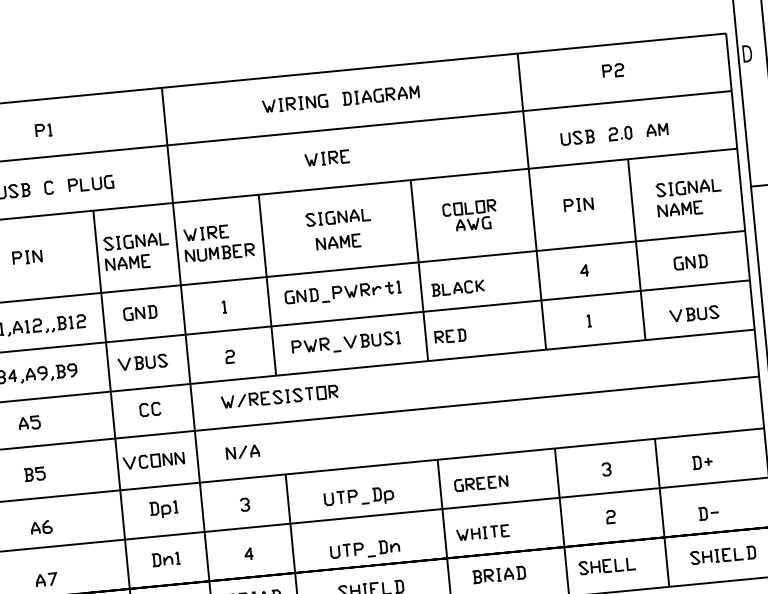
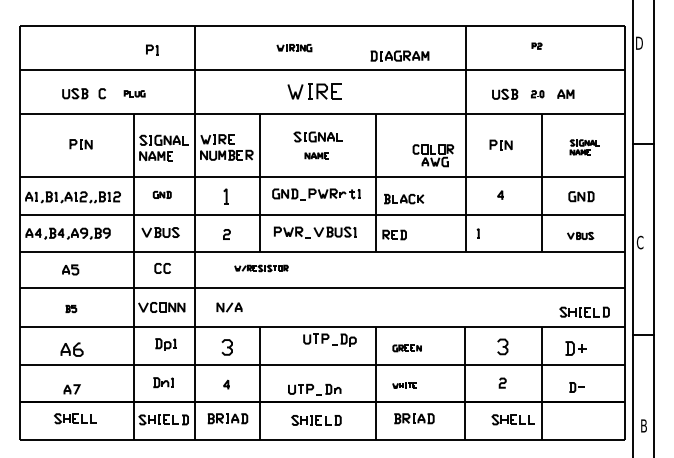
part: (612, 69) -> (536, 45), size x0.6
part: (380, 94) -> (399, 55), moved
part: (295, 102) -> (294, 47), size x0.7
part: (43, 129) -> (152, 49), moved
part: (619, 132) -> (537, 93), size x0.7
part: (327, 158) -> (314, 91), size x1.6
part: (91, 183) -> (134, 93), size x0.6
part: (688, 197) -> (584, 147), size x0.6
part: (470, 215) -> (433, 155), moved
part: (337, 241) -> (316, 155), size x0.7
part: (223, 307) -> (225, 196), size x1.6
part: (140, 312) -> (162, 194), size x0.7
part: (694, 313) -> (580, 235), size x0.7
part: (587, 321) -> (477, 233), moved
part: (279, 397) -> (261, 268), size x0.6
part: (702, 462) -> (575, 348), size x1.4
part: (606, 468) -> (502, 346), size x1.6
part: (35, 473) -> (71, 308), size x0.7
part: (480, 483) -> (406, 348), size x0.7
part: (358, 496) -> (329, 339), moved
part: (245, 503) -> (227, 346), size x1.6
part: (40, 527) -> (71, 349), size x1.4
part: (482, 532) -> (404, 385), size x0.6
part: (722, 554) -> (584, 311), moved
part: (606, 565) -> (512, 419), moved

